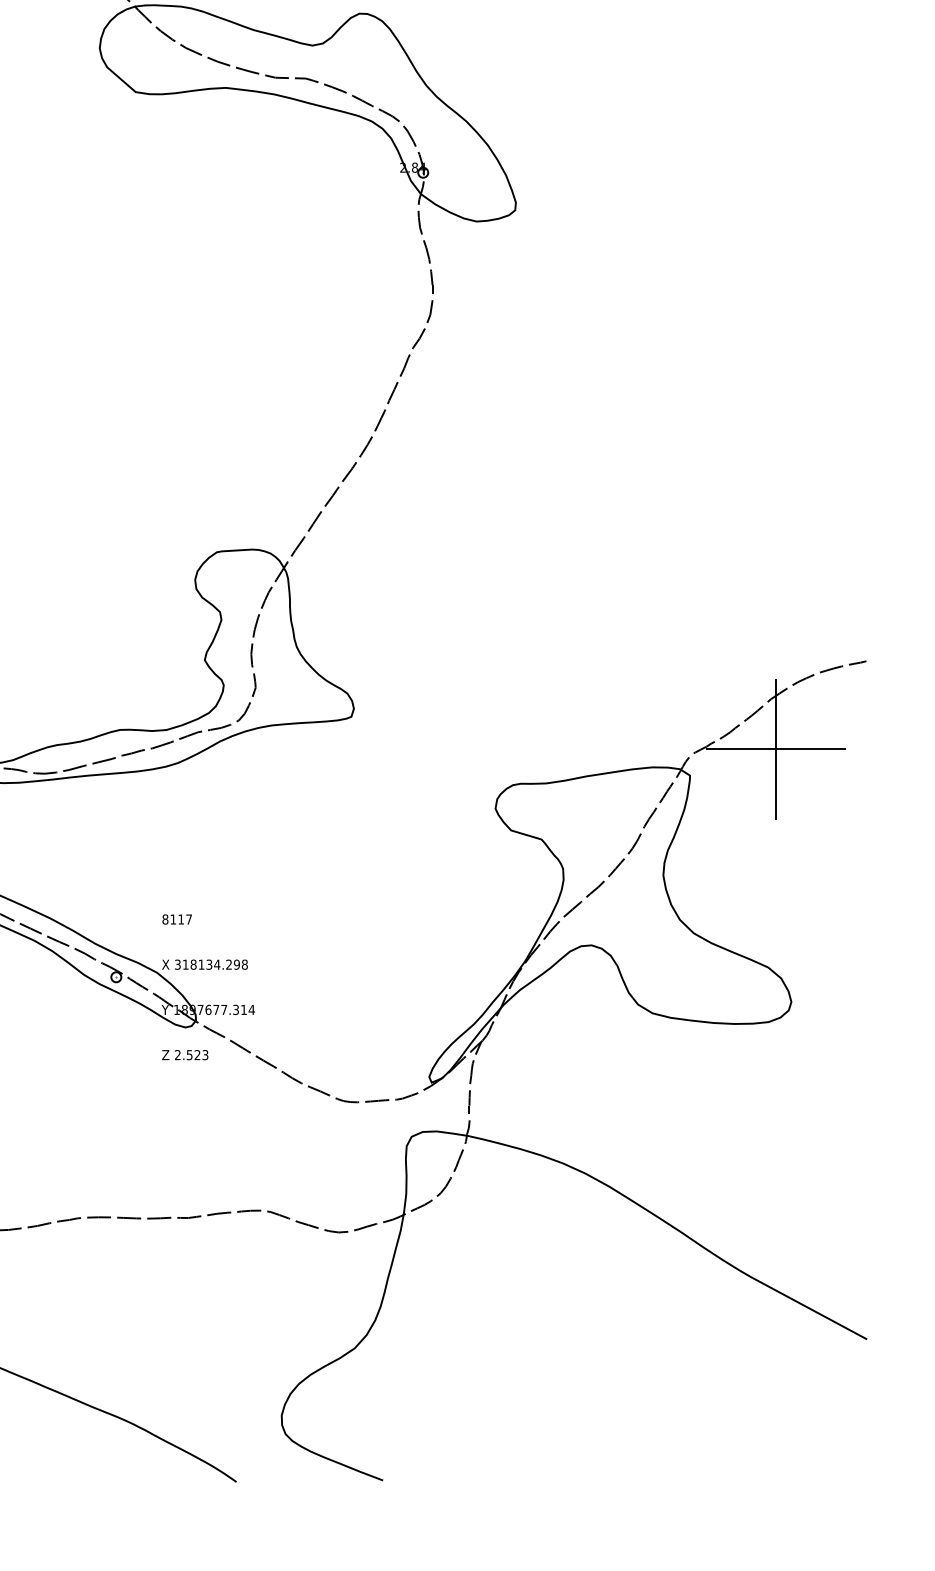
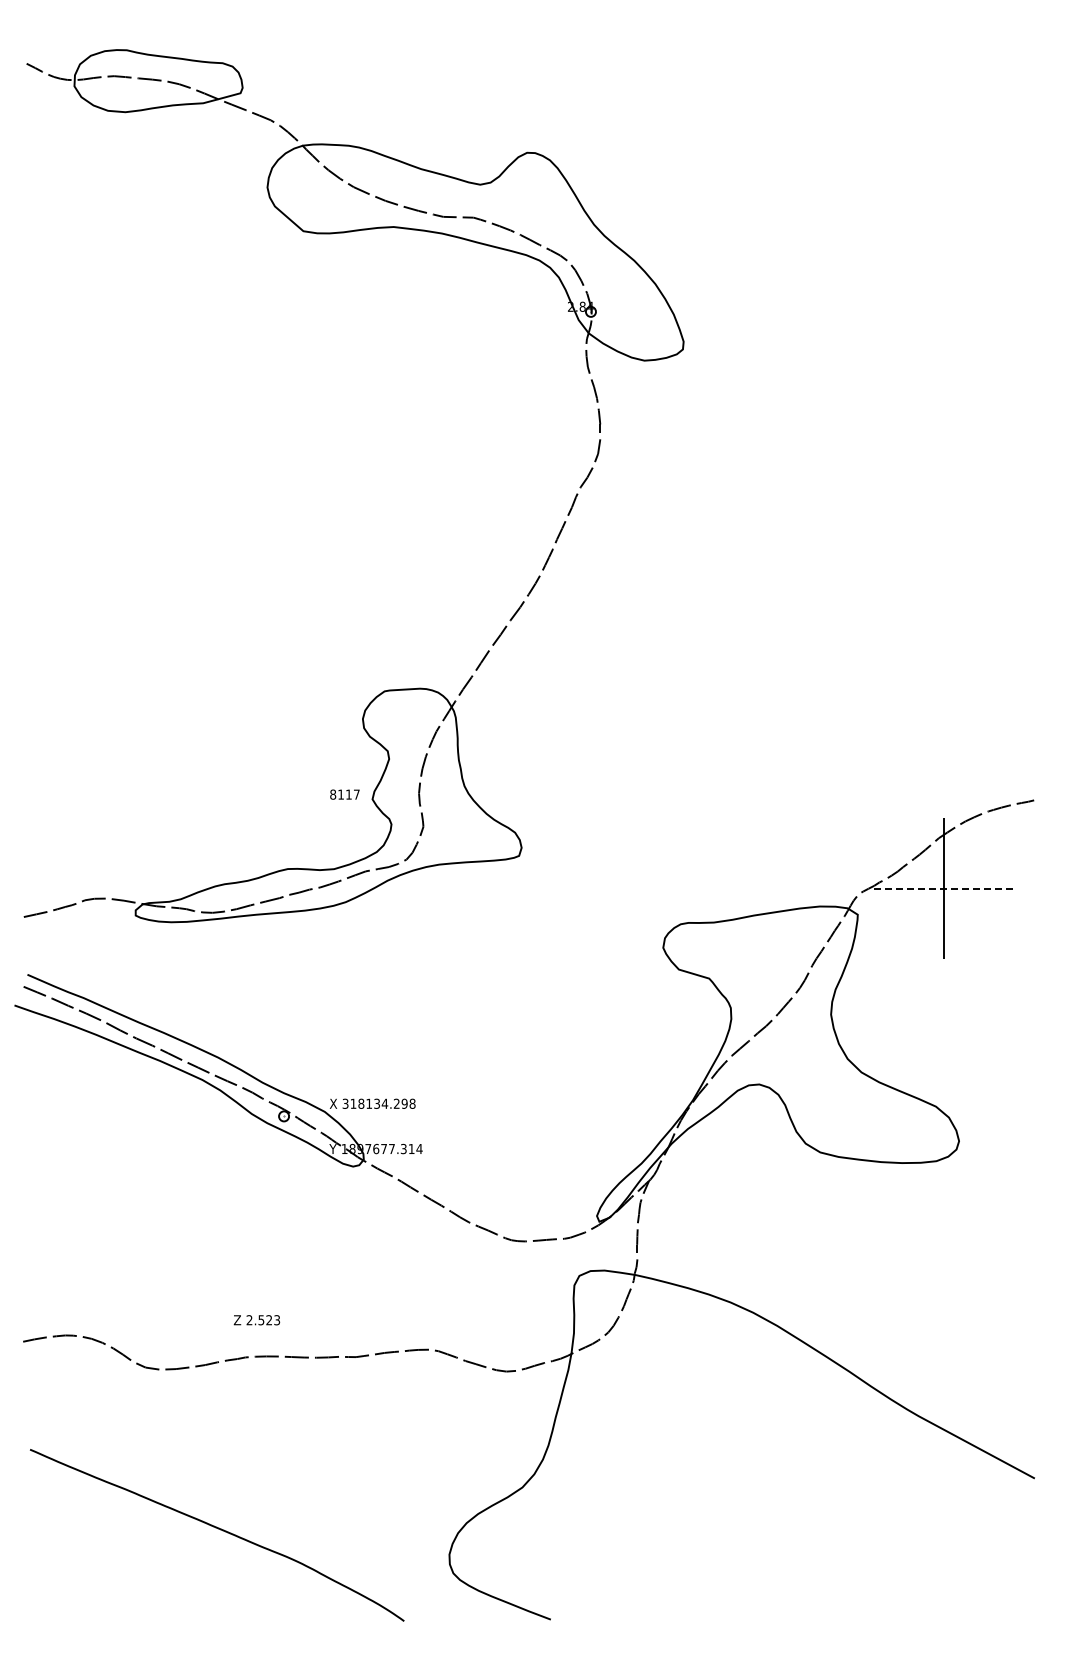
line: (775, 749) -> (943, 888), solid -> dashed
text: (176, 919) -> (344, 794), moved
text: (184, 1055) -> (256, 1320), moved

